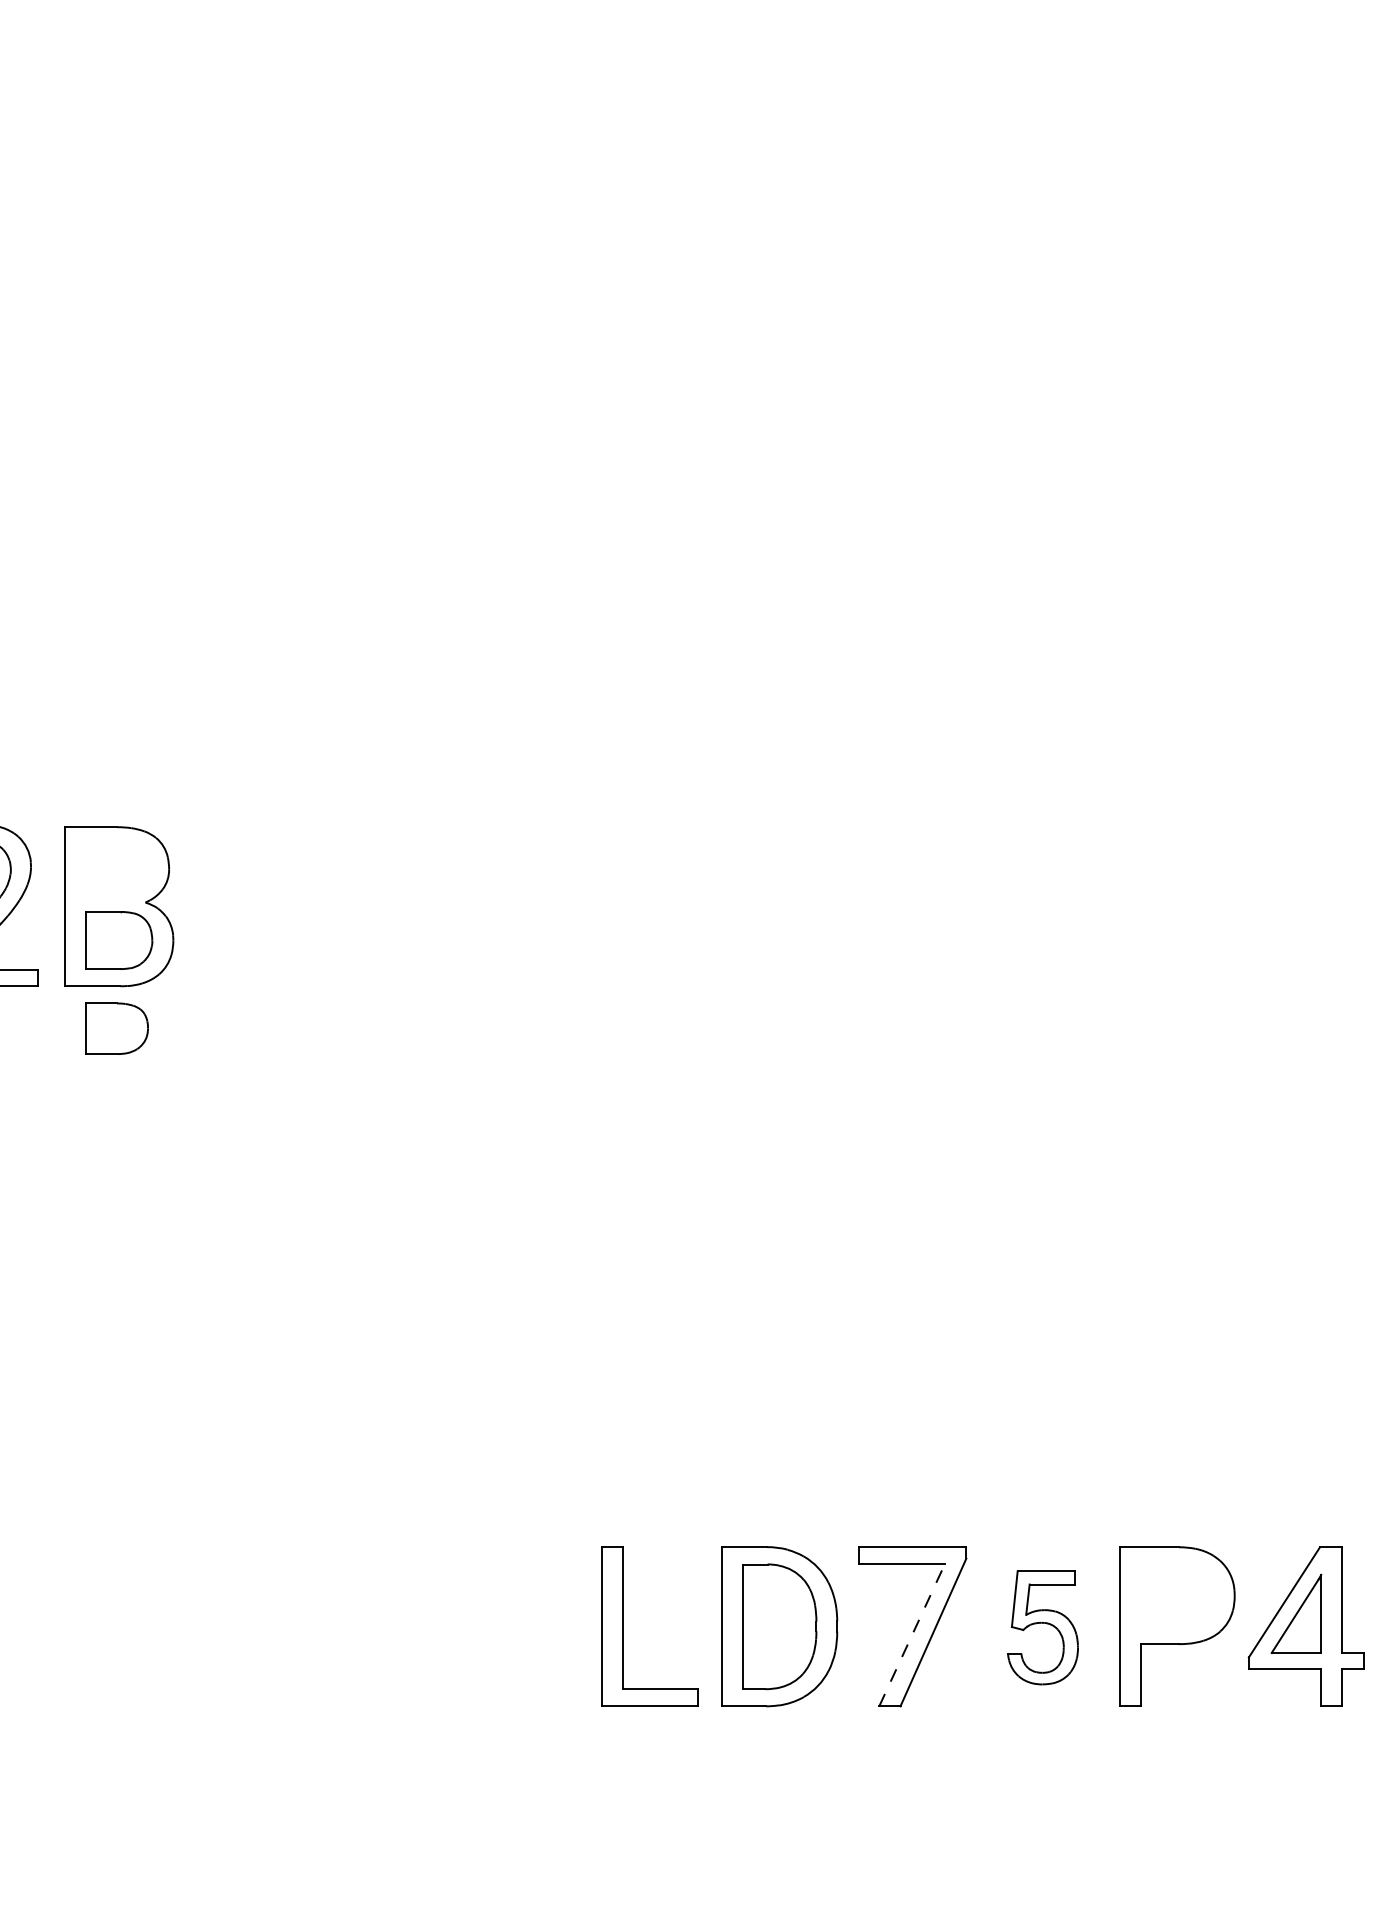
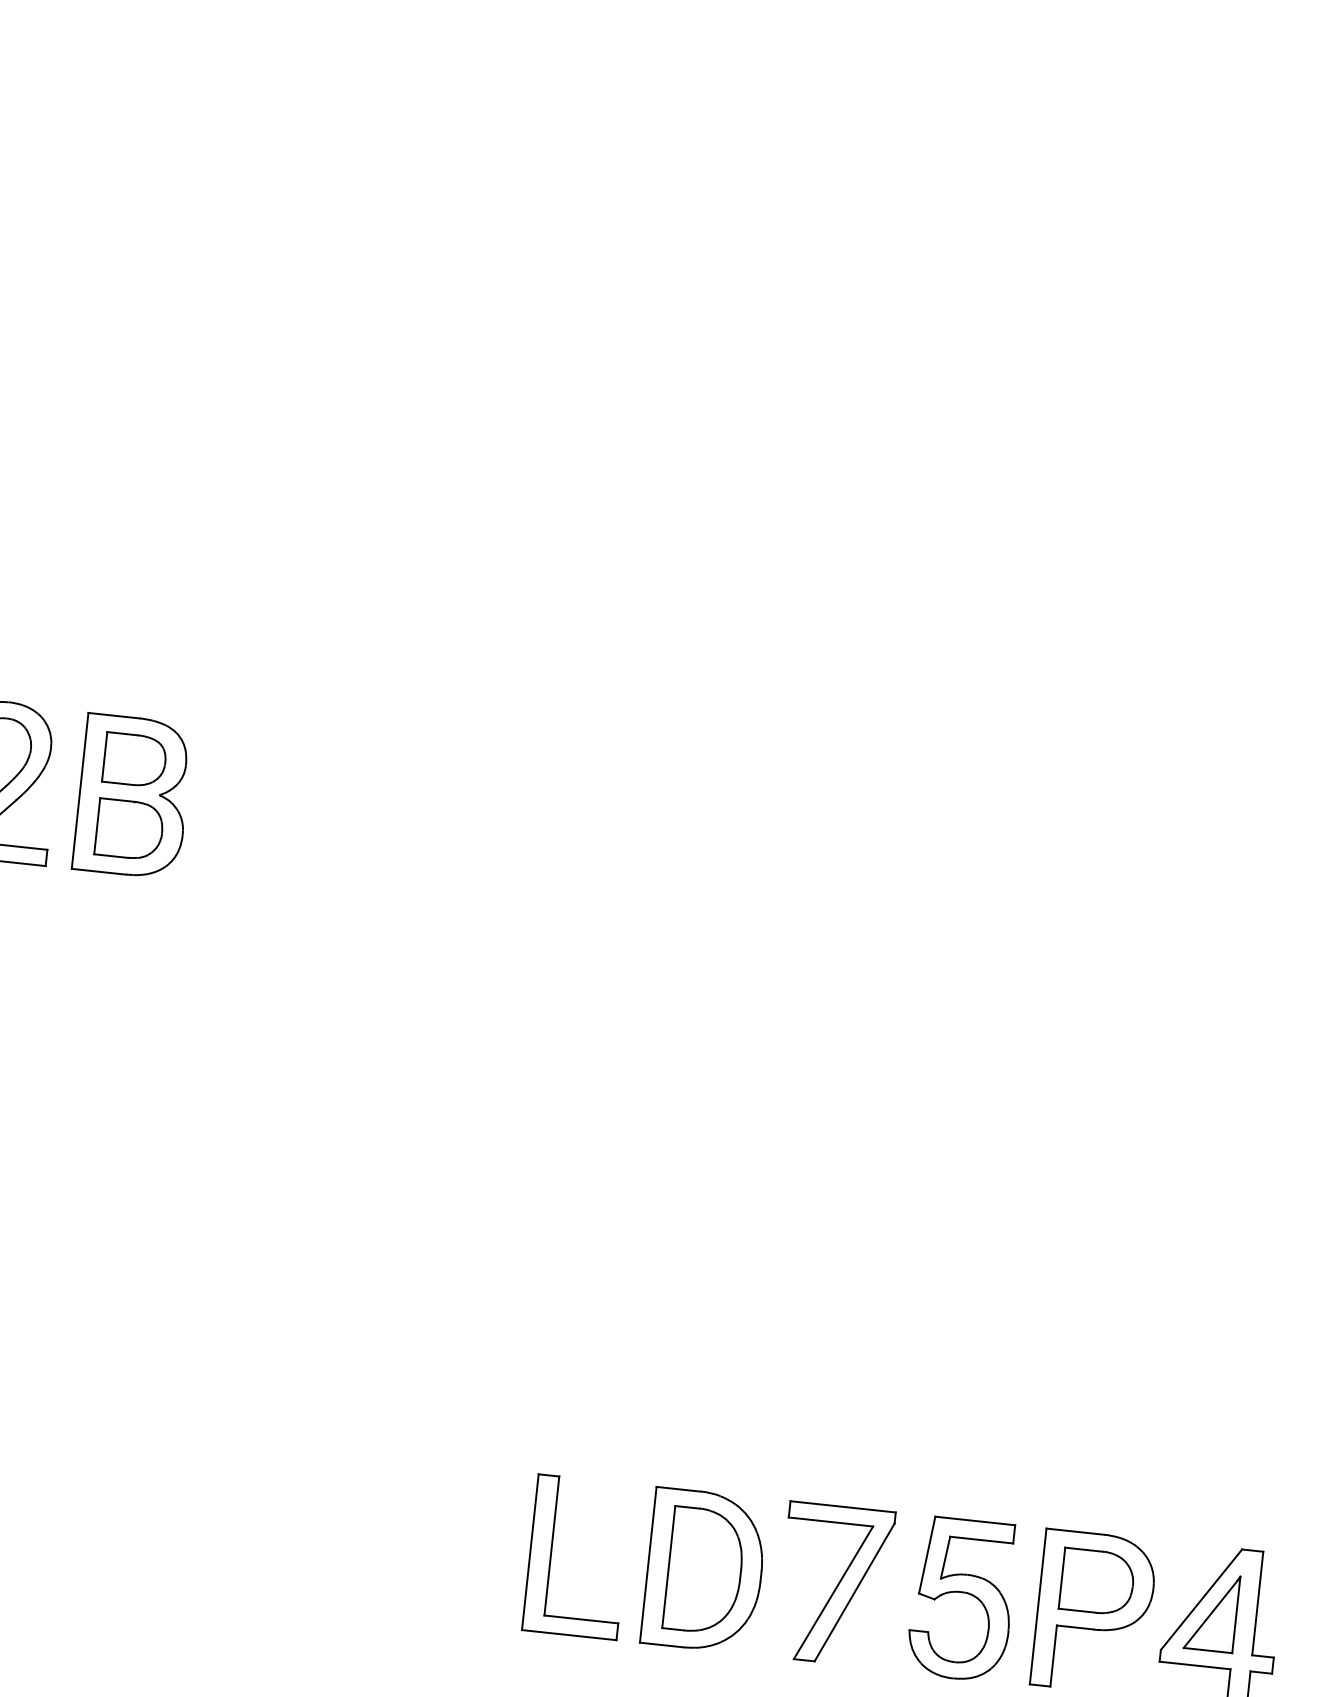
part: (116, 1028) -> (134, 759), moved
part: (1177, 1595) -> (1097, 1581), added
part: (1042, 1627) -> (961, 1599), size x1.43
line: (912, 1634) -> (833, 1592), dashed -> solid

